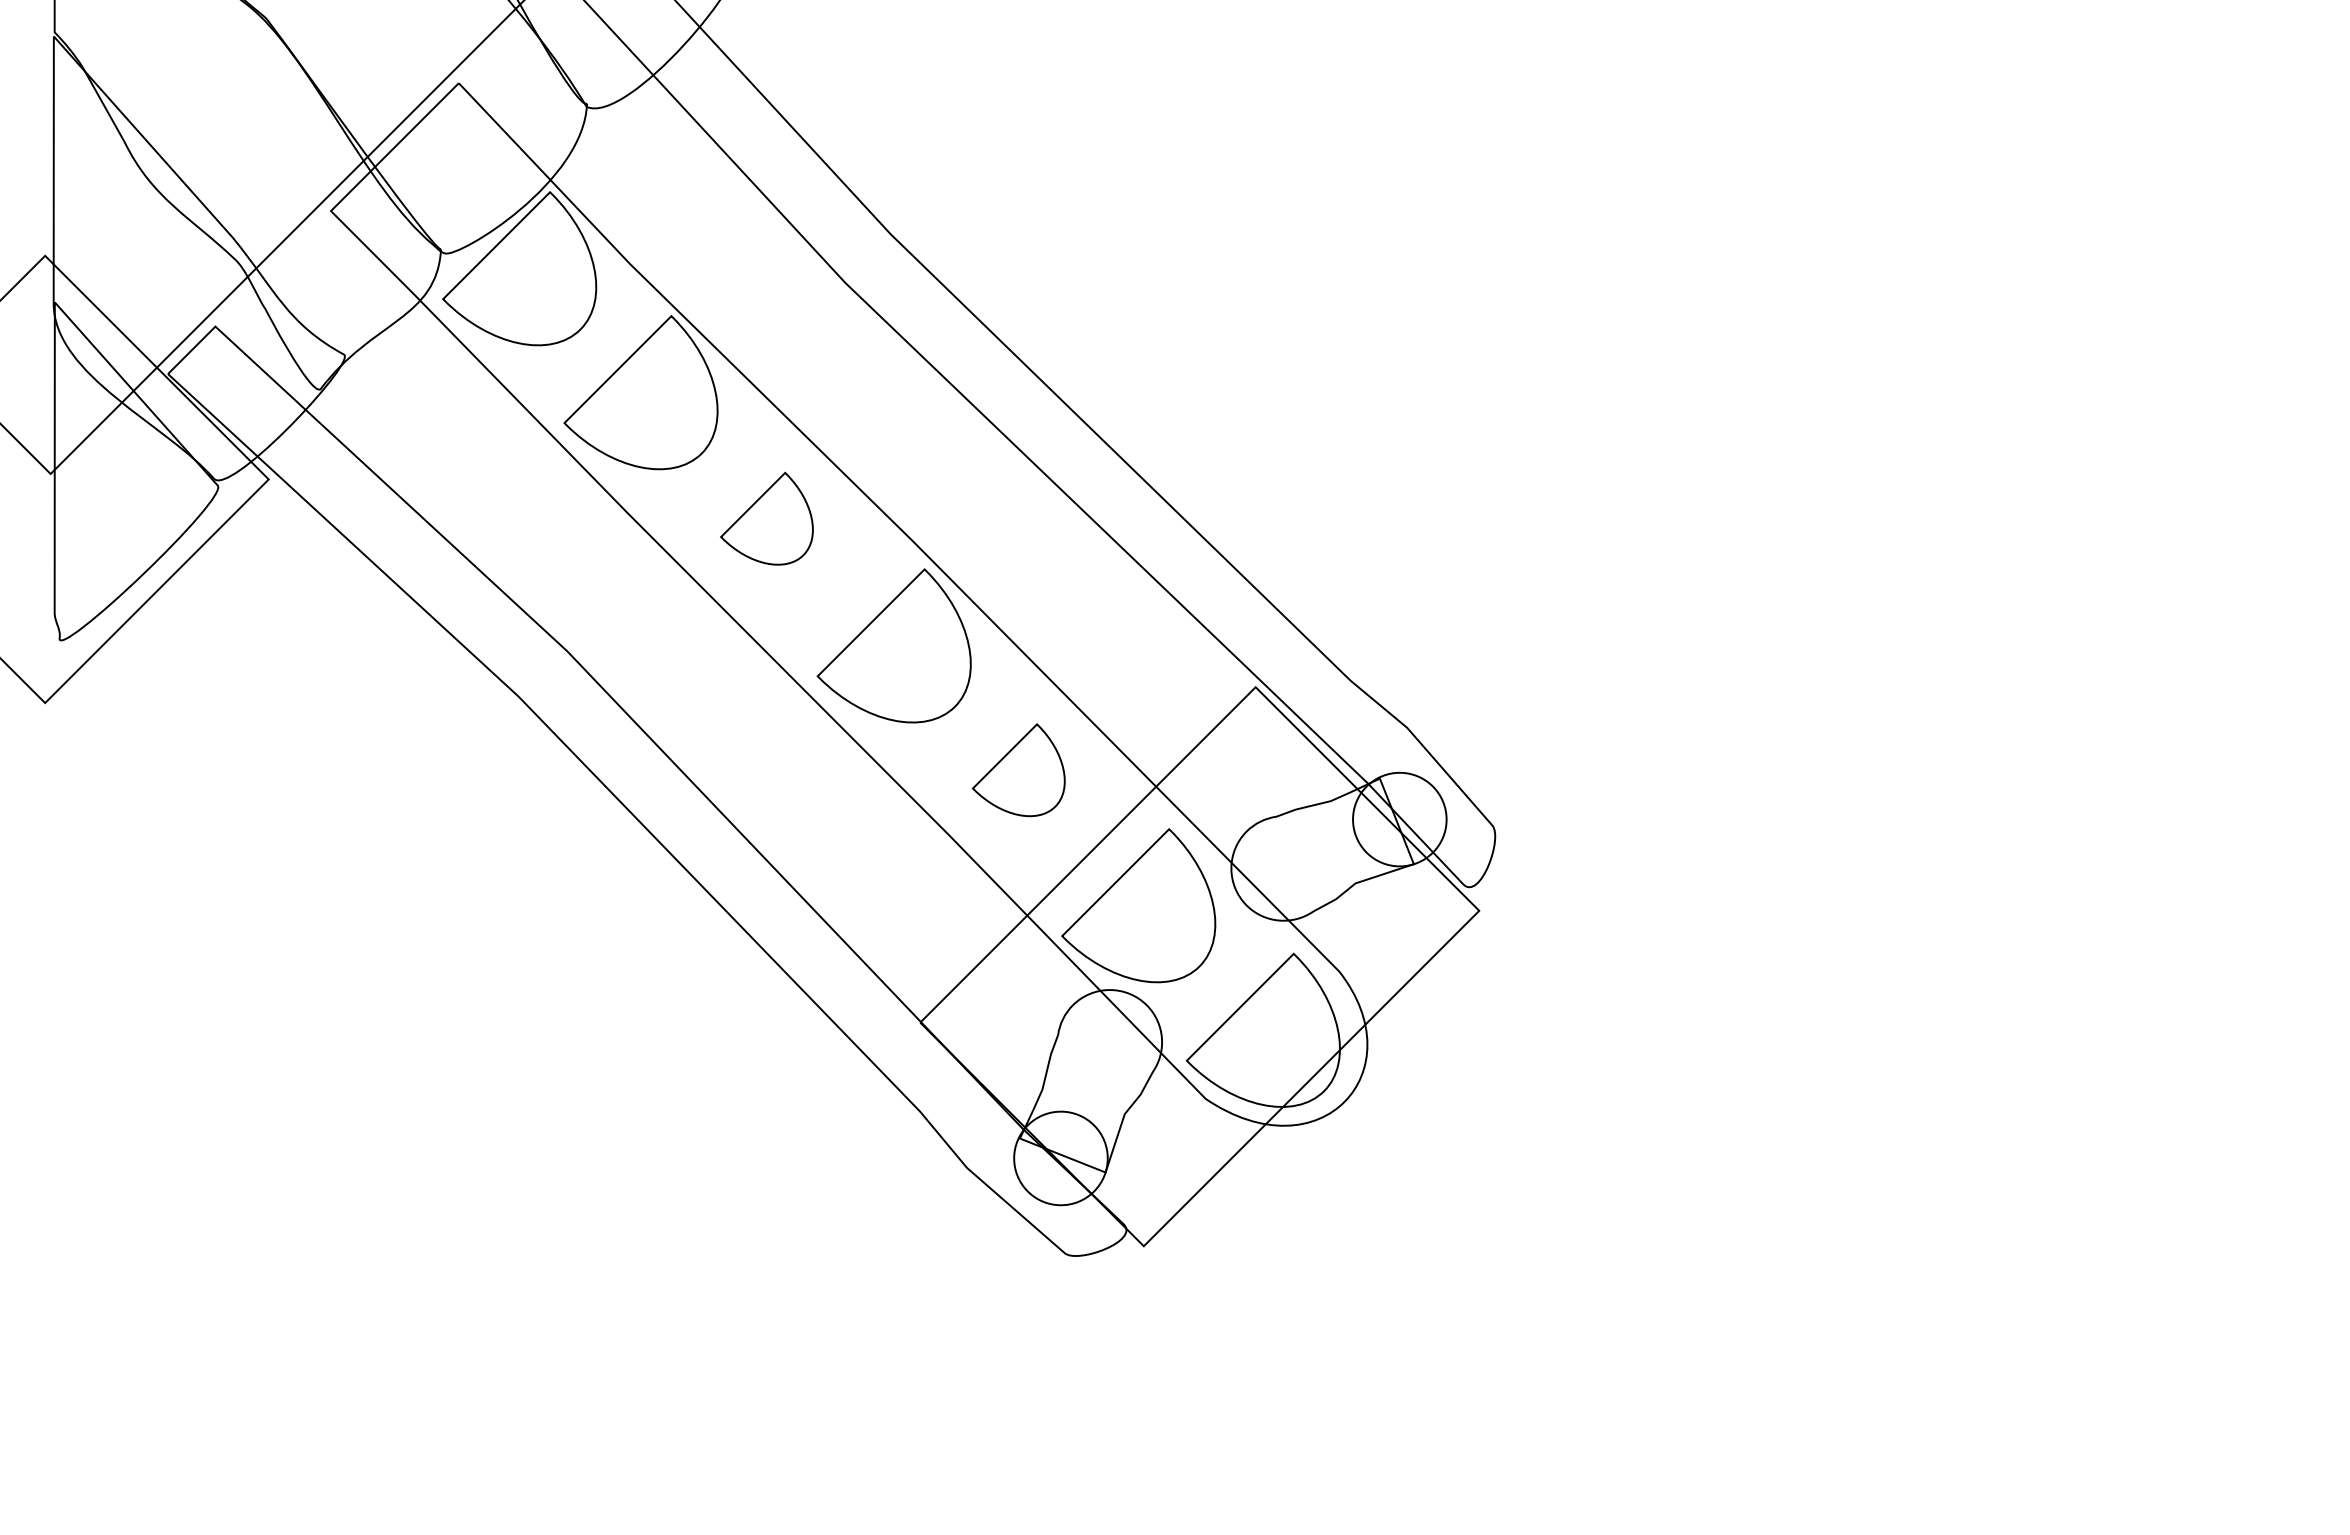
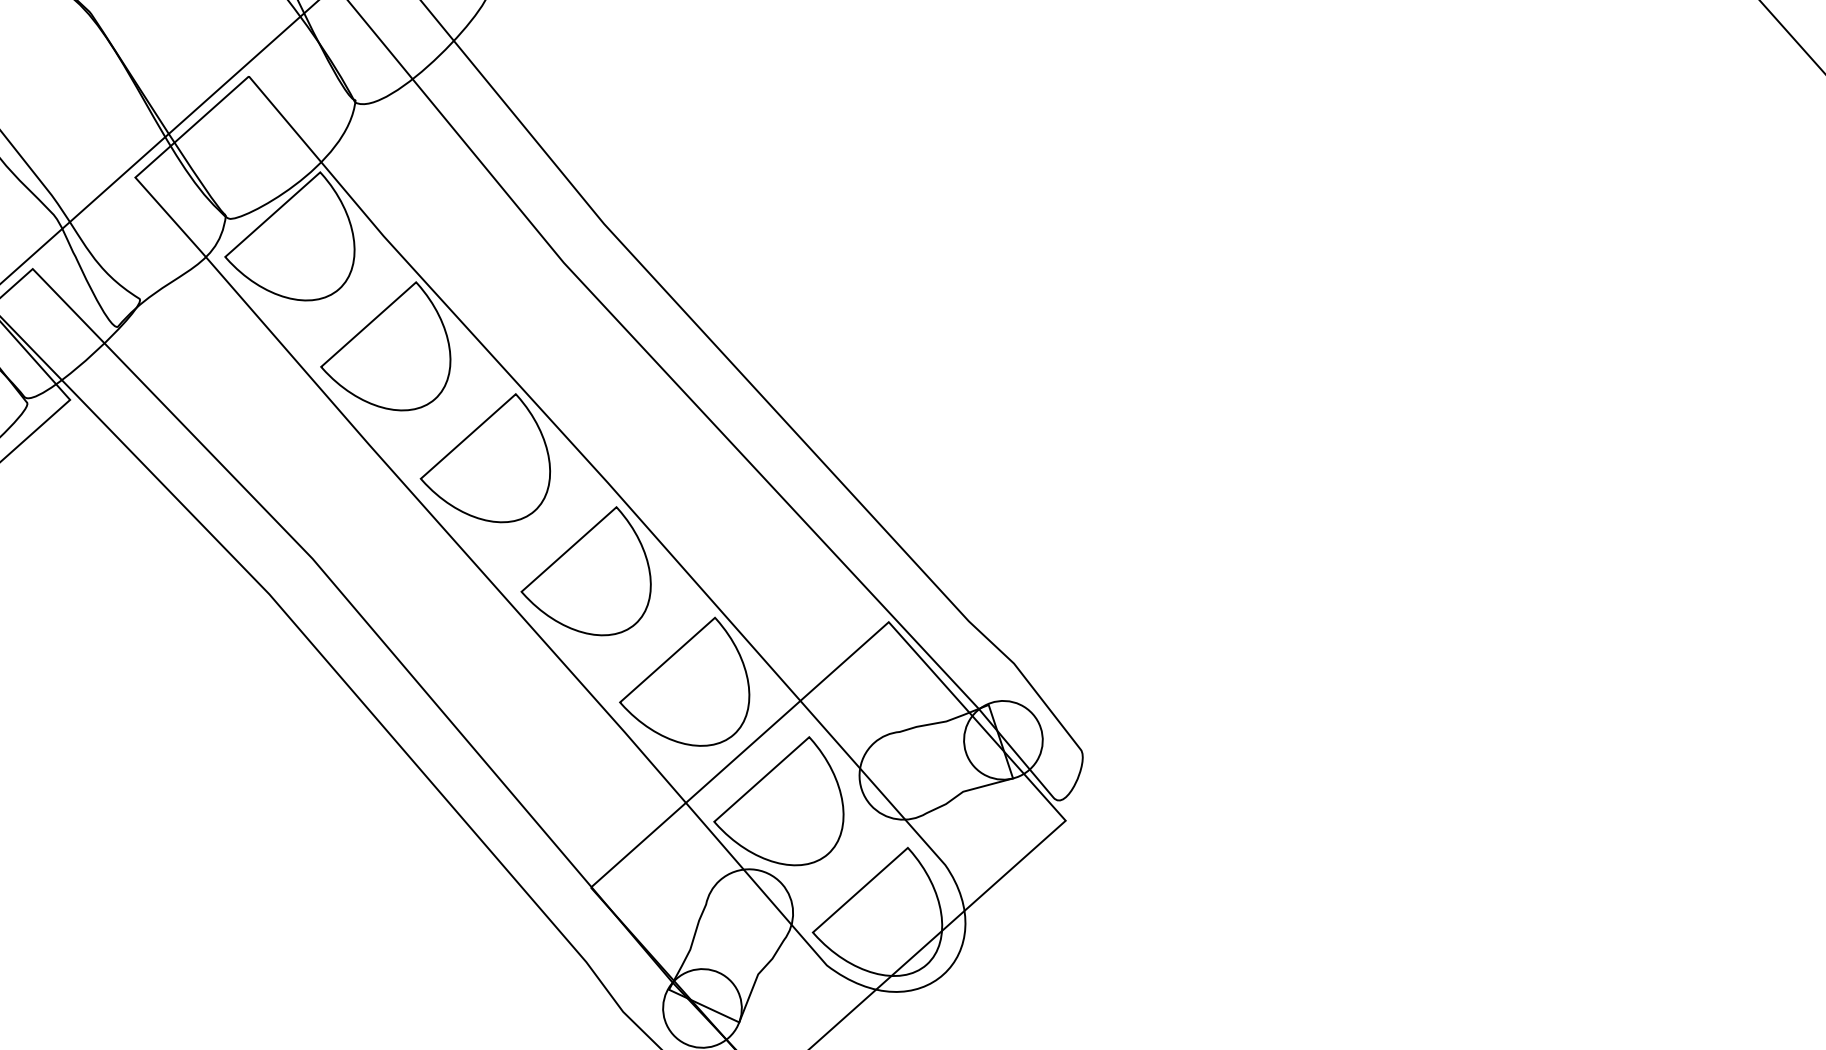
part: (766, 518) -> (486, 456), size x1.67
part: (1018, 769) -> (685, 679), size x1.67

